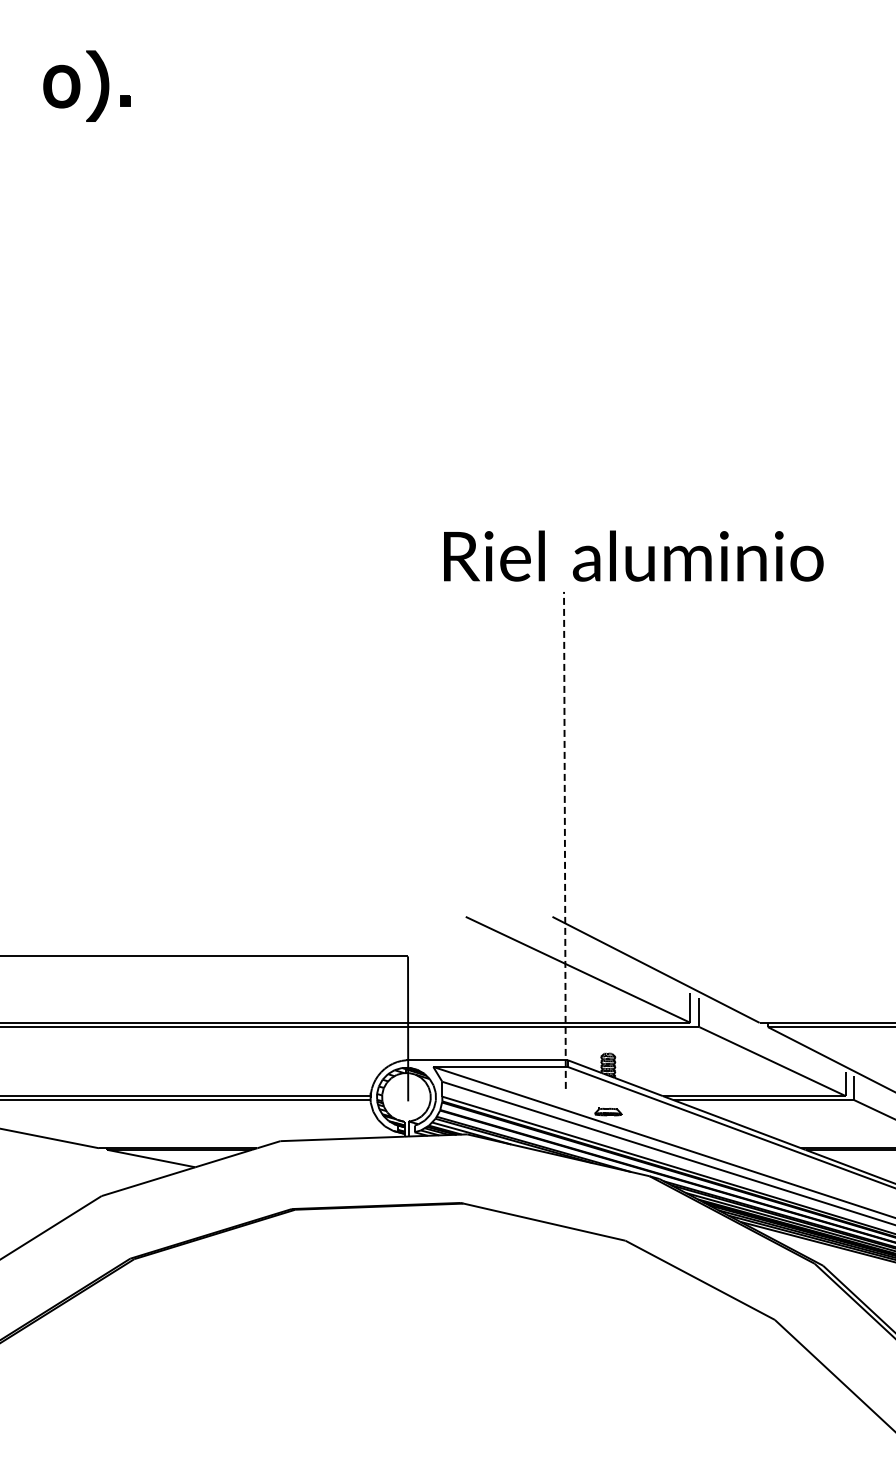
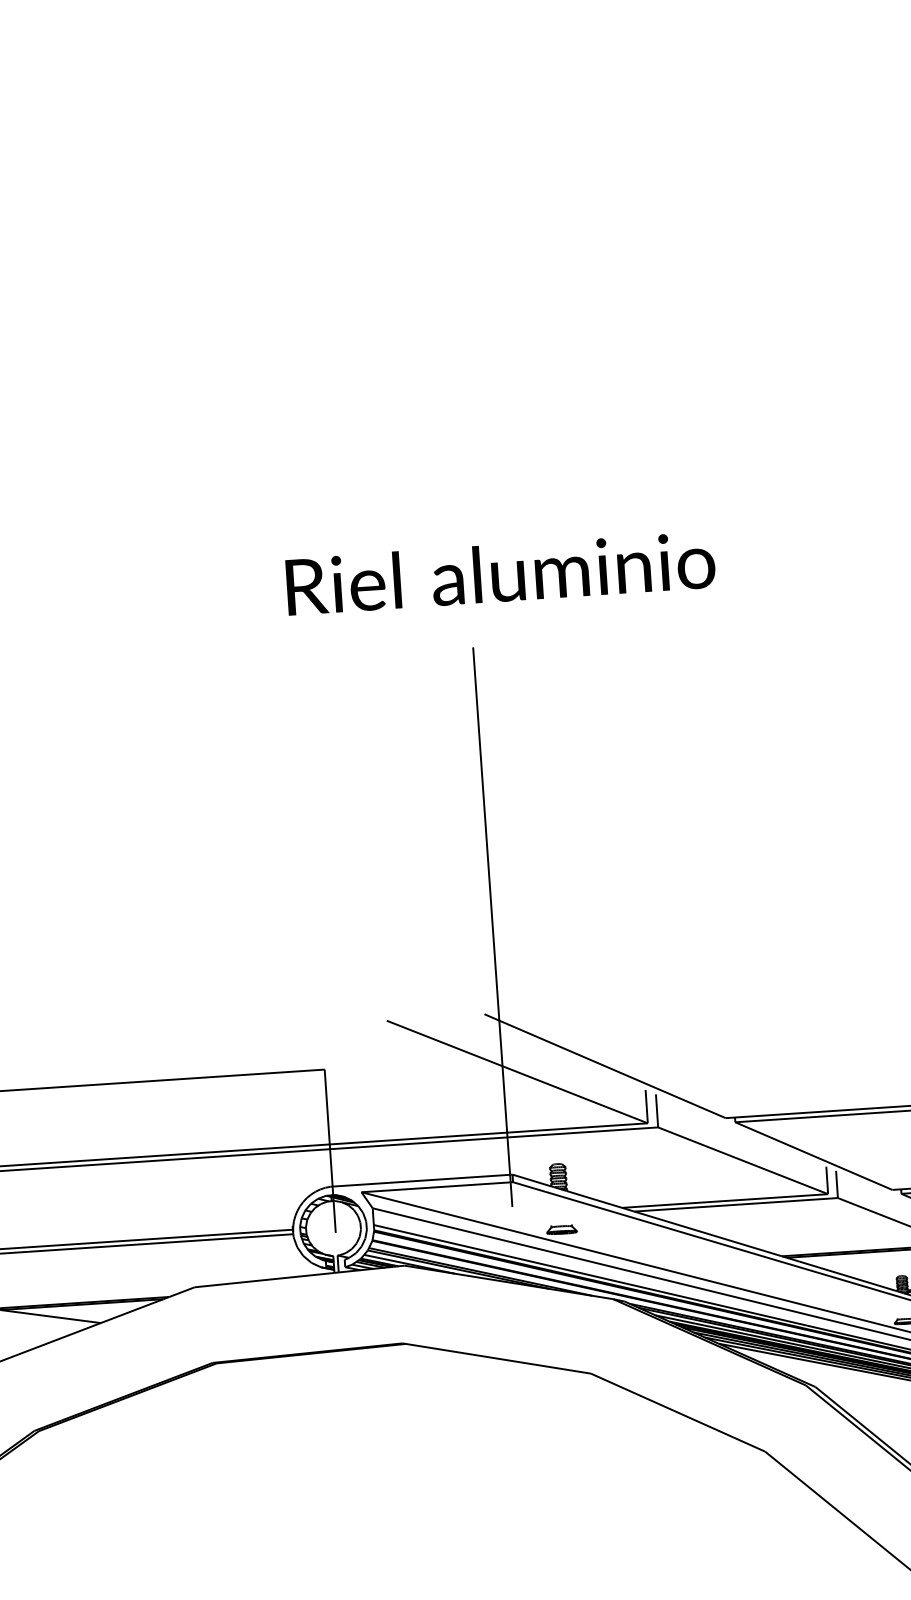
text: (633, 555) -> (500, 572), moved
line: (564, 839) -> (492, 926), dashed -> solid

